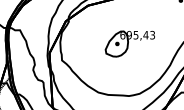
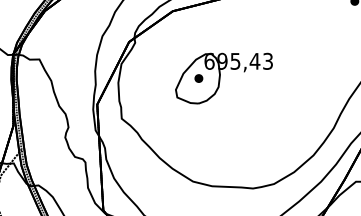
part: (129, 43) -> (222, 77), moved

